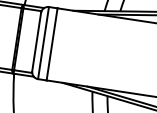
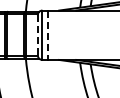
line: (36, 42) -> (37, 35), solid -> dashed
line: (52, 44) -> (48, 35), solid -> dashed

